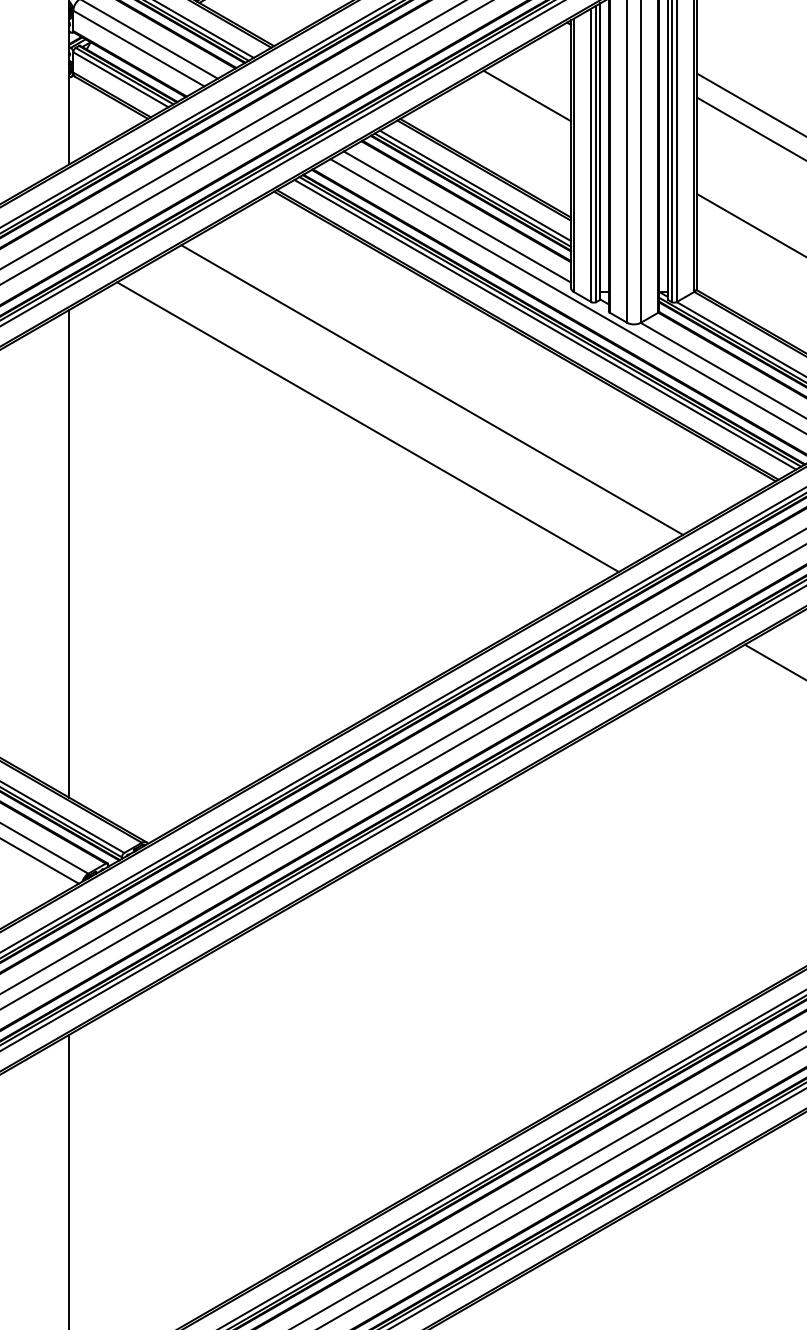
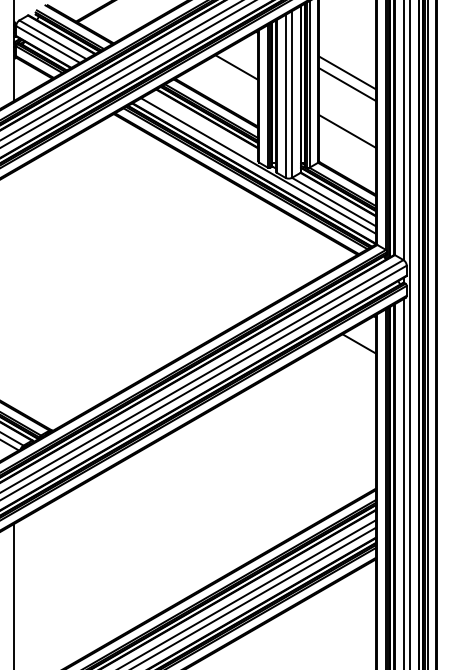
line: (456, 217) -> (202, 126), removed
line: (431, 390) -> (190, 210), removed
line: (368, 427) -> (159, 228), removed
line: (69, 552) -> (14, 289), removed

